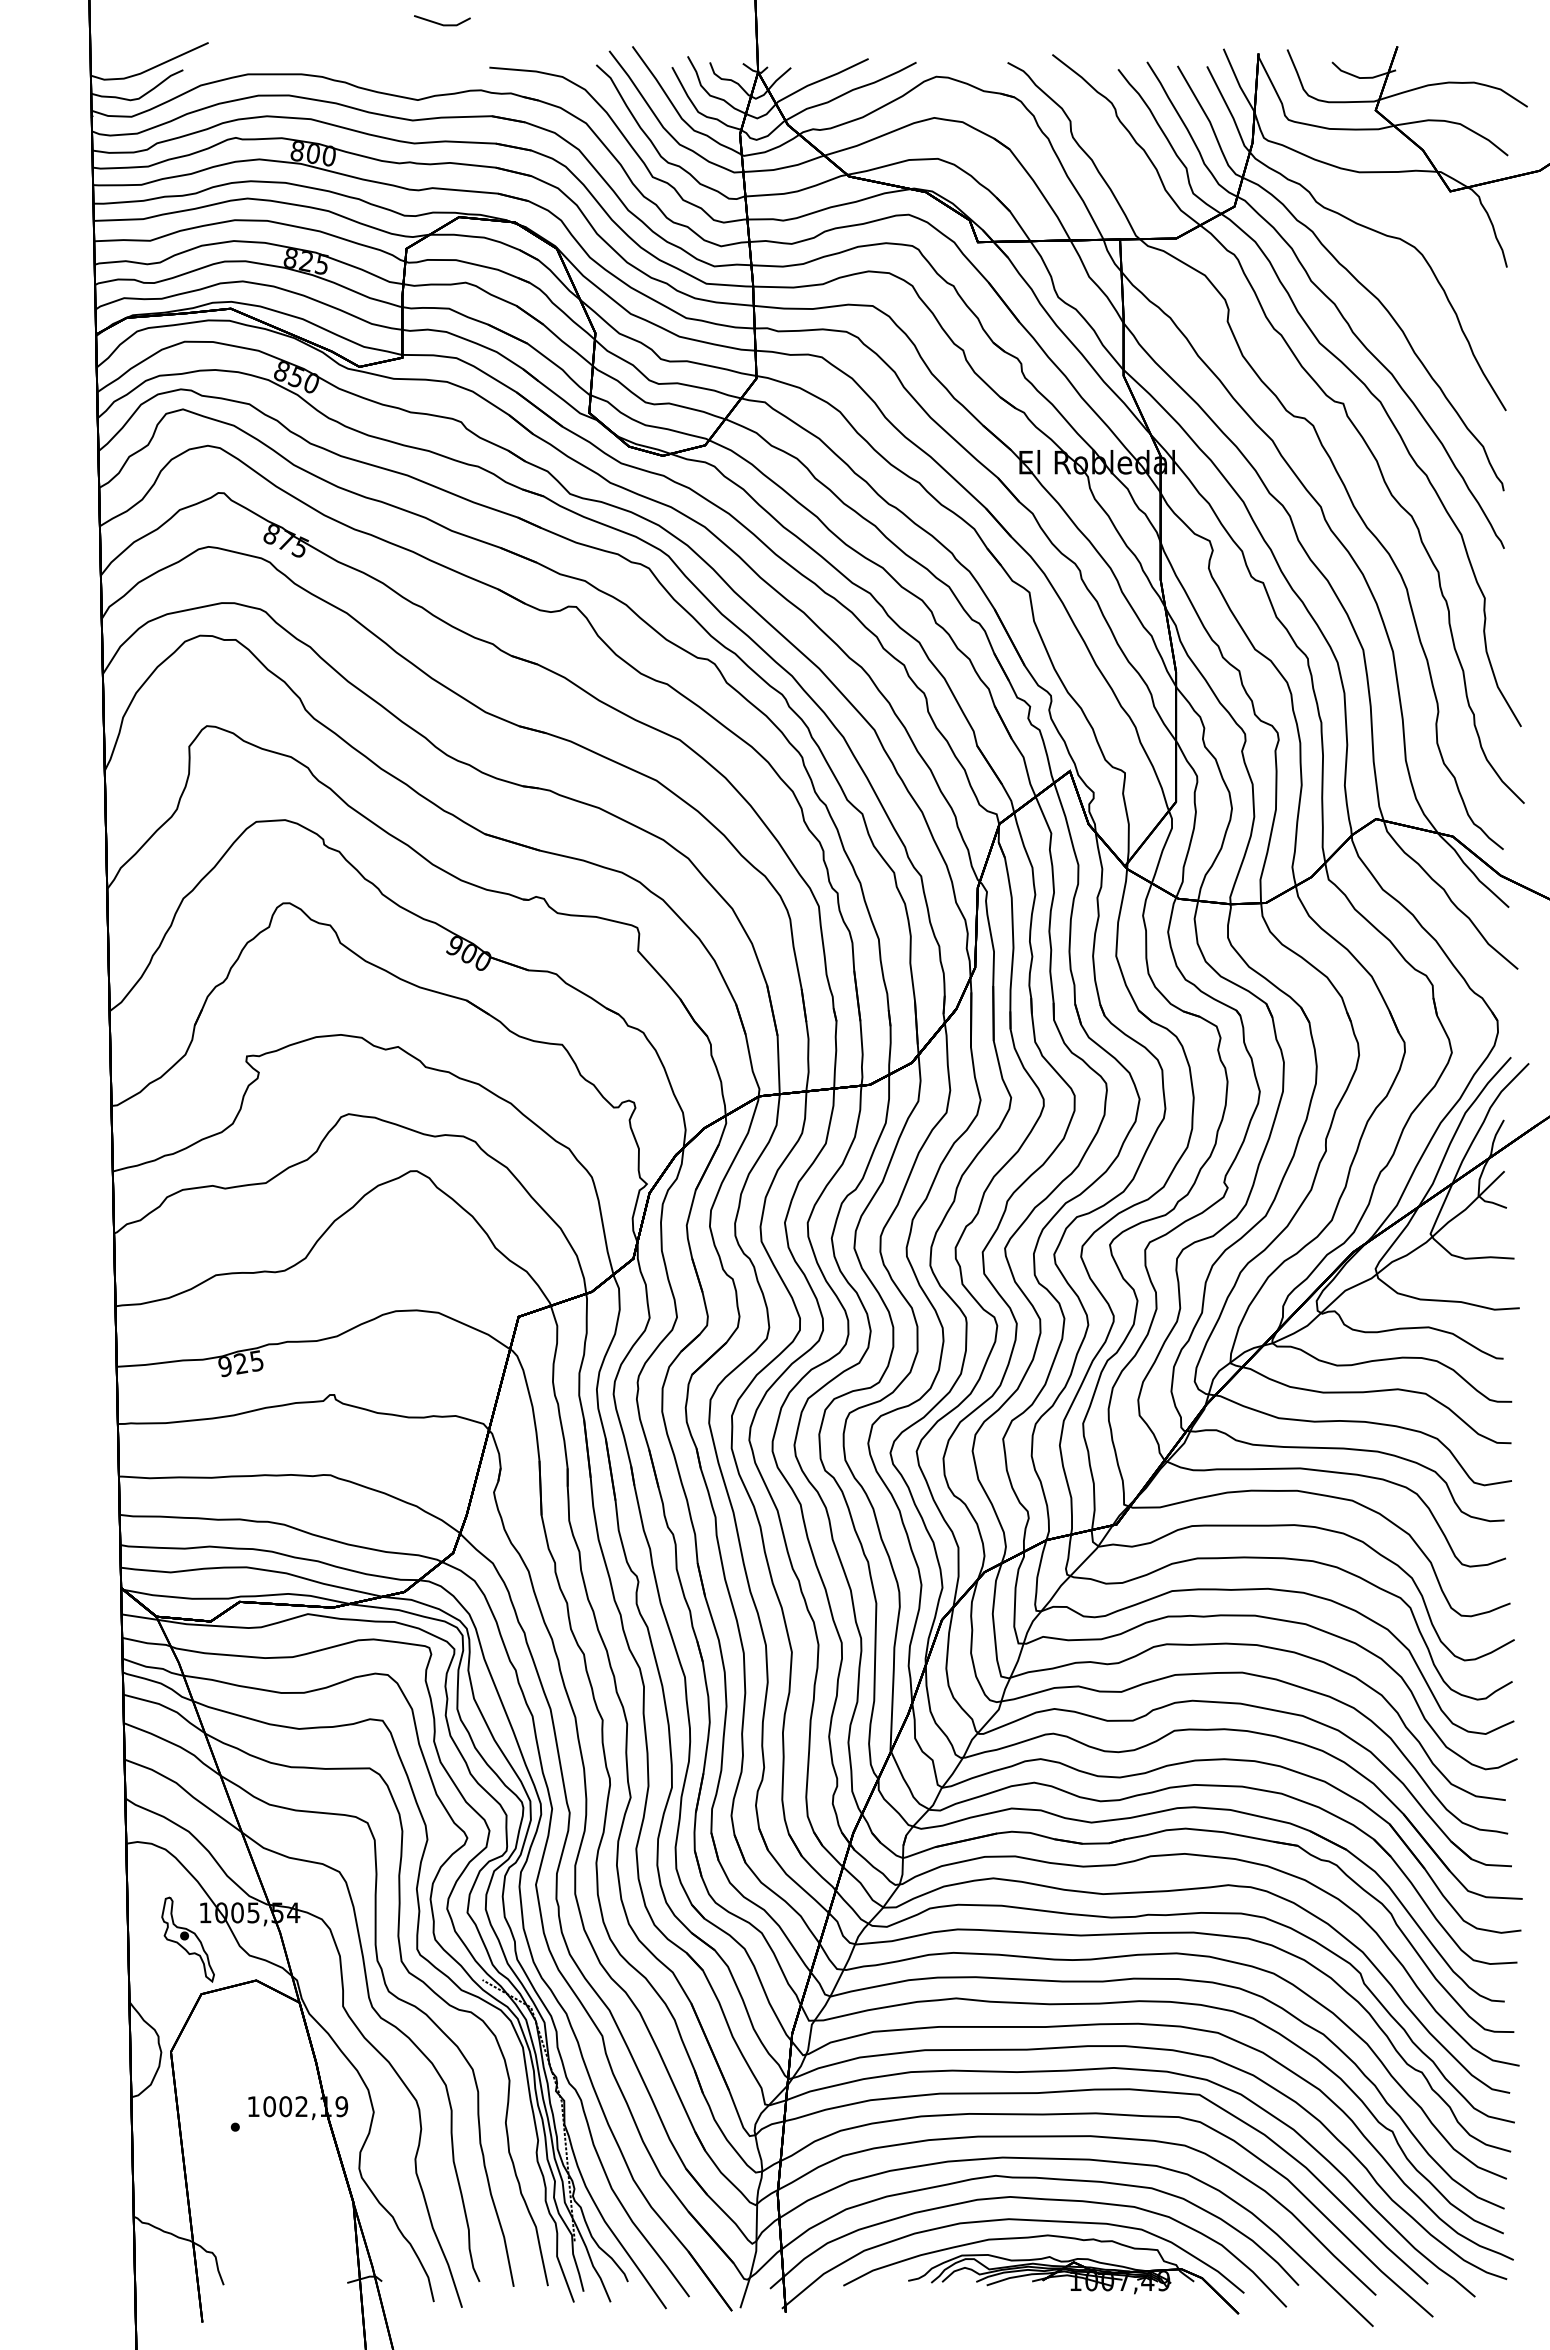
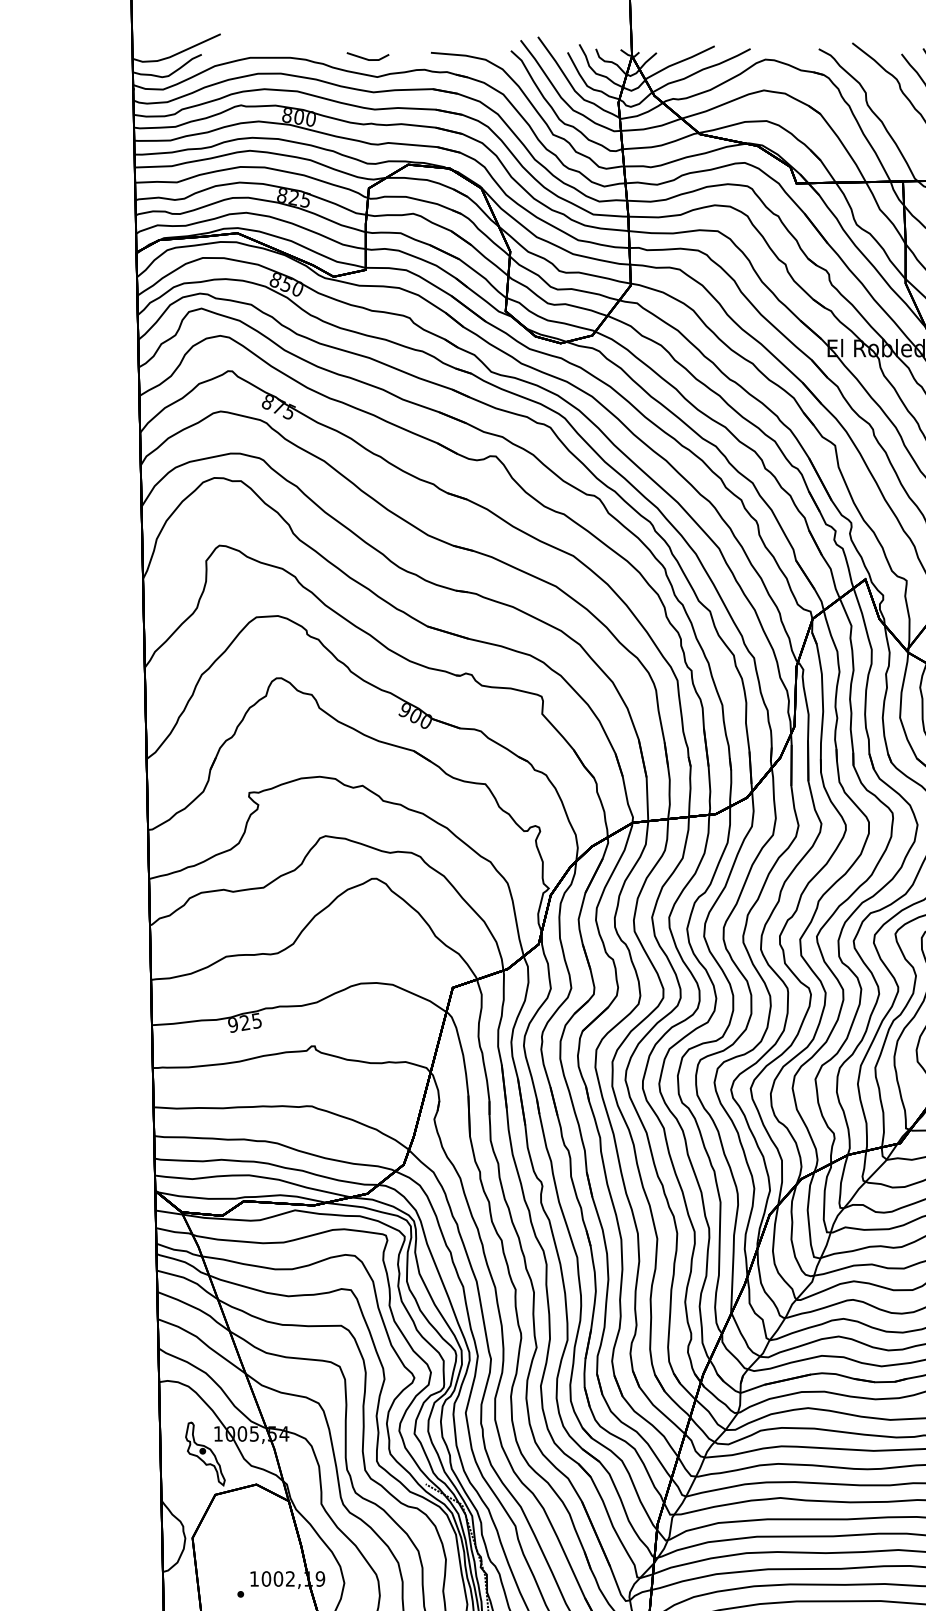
line: (441, 23) -> (367, 58), moved

